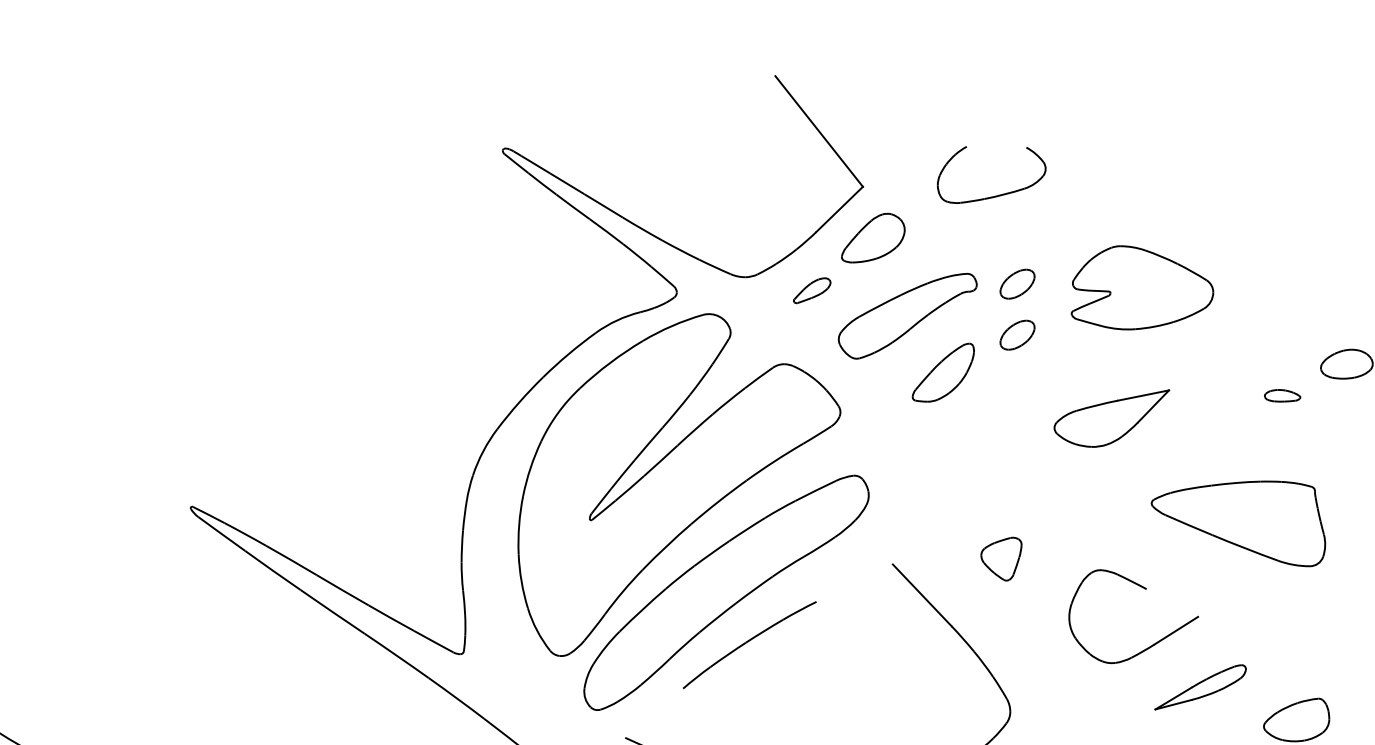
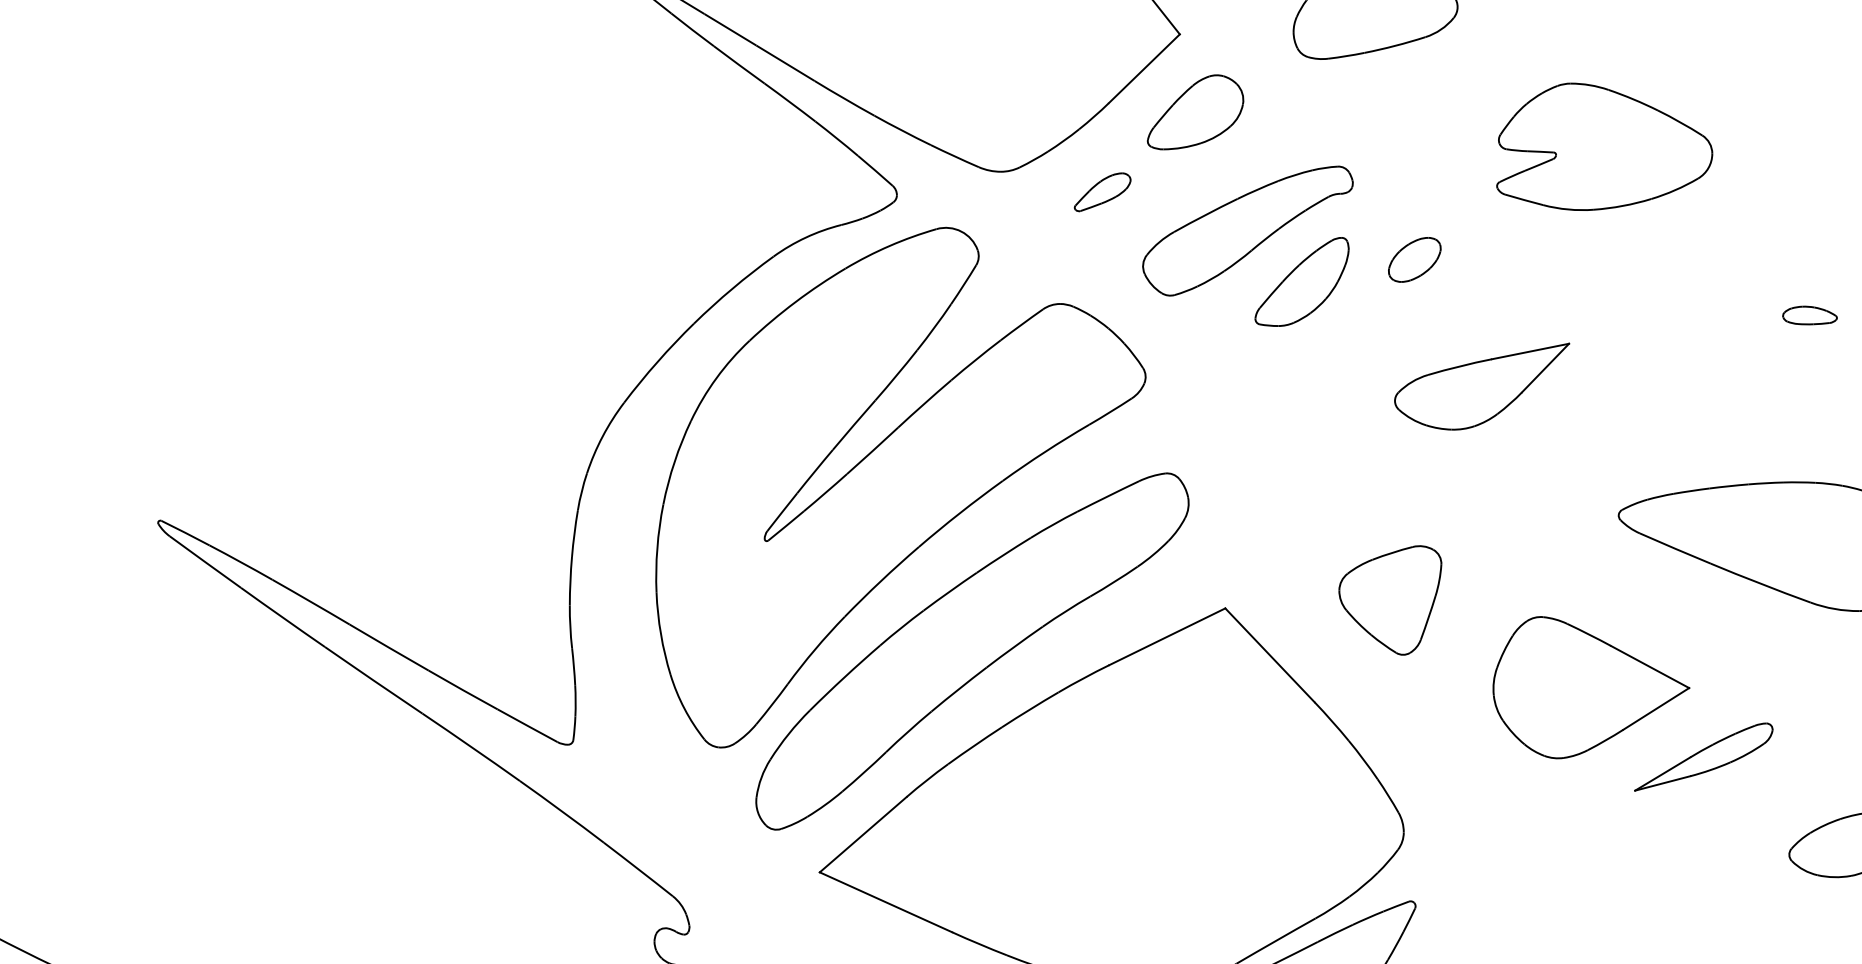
part: (1017, 283) -> (1414, 181), removed
part: (1142, 287) -> (1604, 146), moved
part: (942, 372) -> (1300, 281), moved
part: (1282, 395) -> (1809, 315), moved
part: (1111, 418) -> (1481, 386), moved
part: (1001, 558) -> (1390, 599), size x1.67
line: (854, 582) -> (1166, 635), added
line: (1172, 602) -> (1650, 666), added
part: (1200, 687) -> (1703, 757), moved
line: (654, 713) -> (862, 834), added

